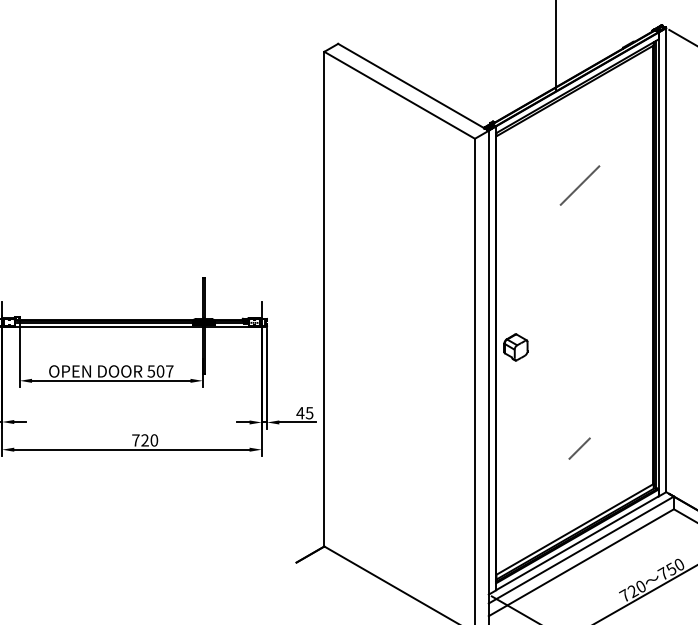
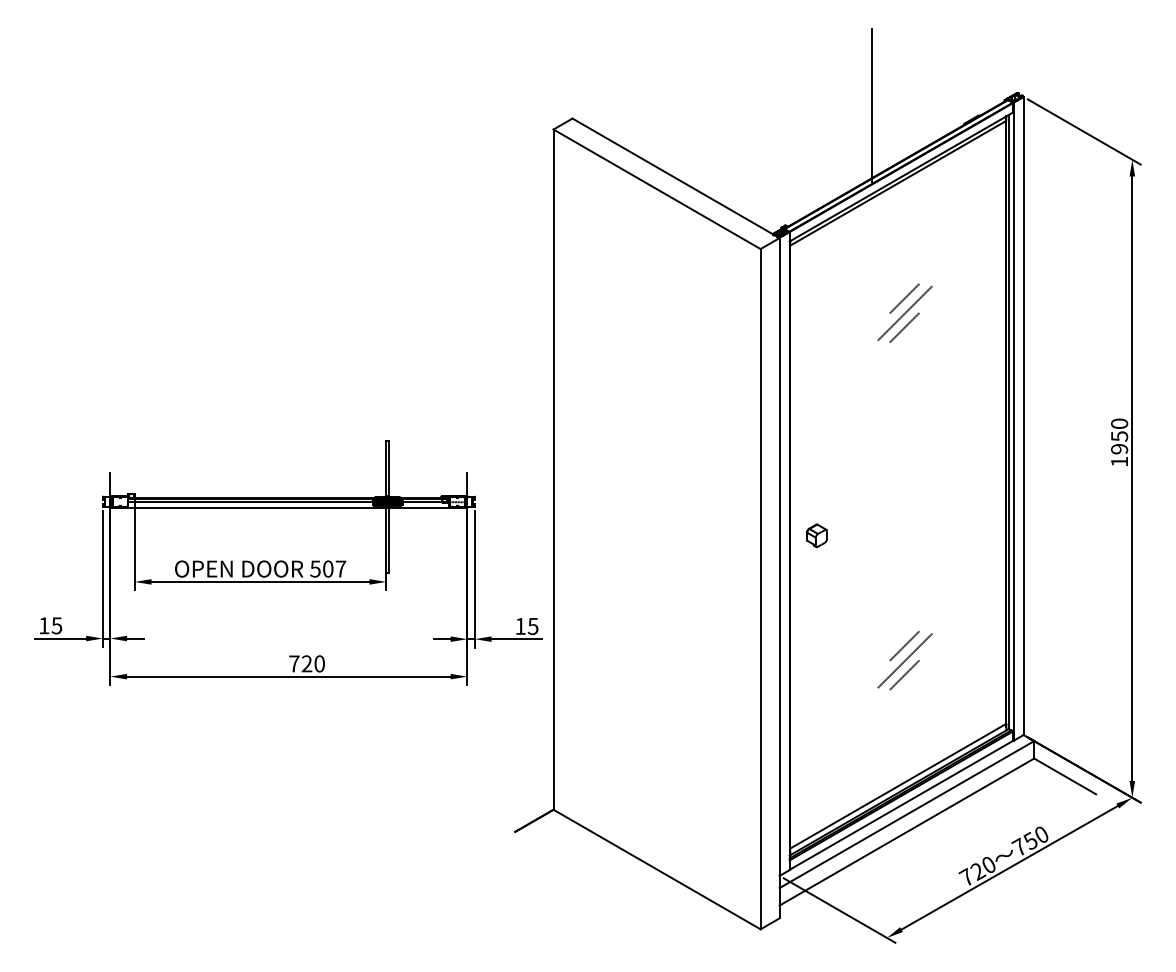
line: (579, 174) -> (904, 298), added
line: (579, 195) -> (904, 327), added
part: (515, 347) -> (816, 535), size x0.62
text: (300, 413) -> (520, 626), 45 -> 15
line: (579, 427) -> (904, 645), added
line: (579, 437) -> (904, 660), added

